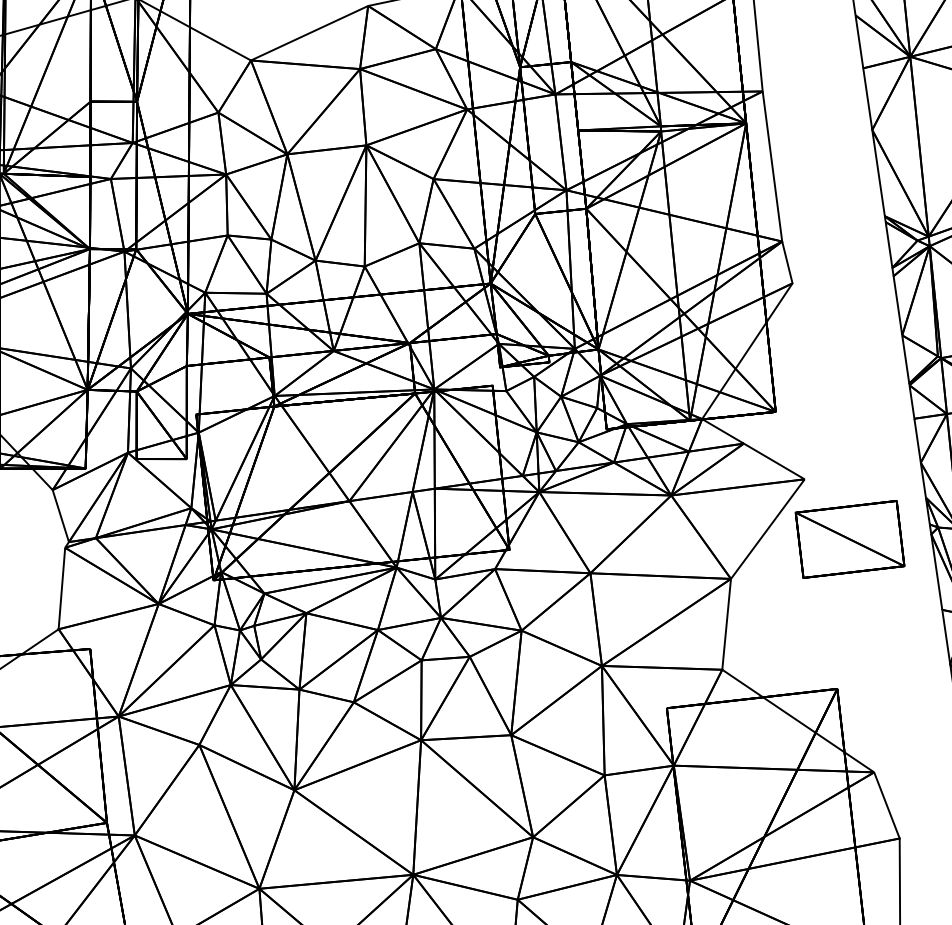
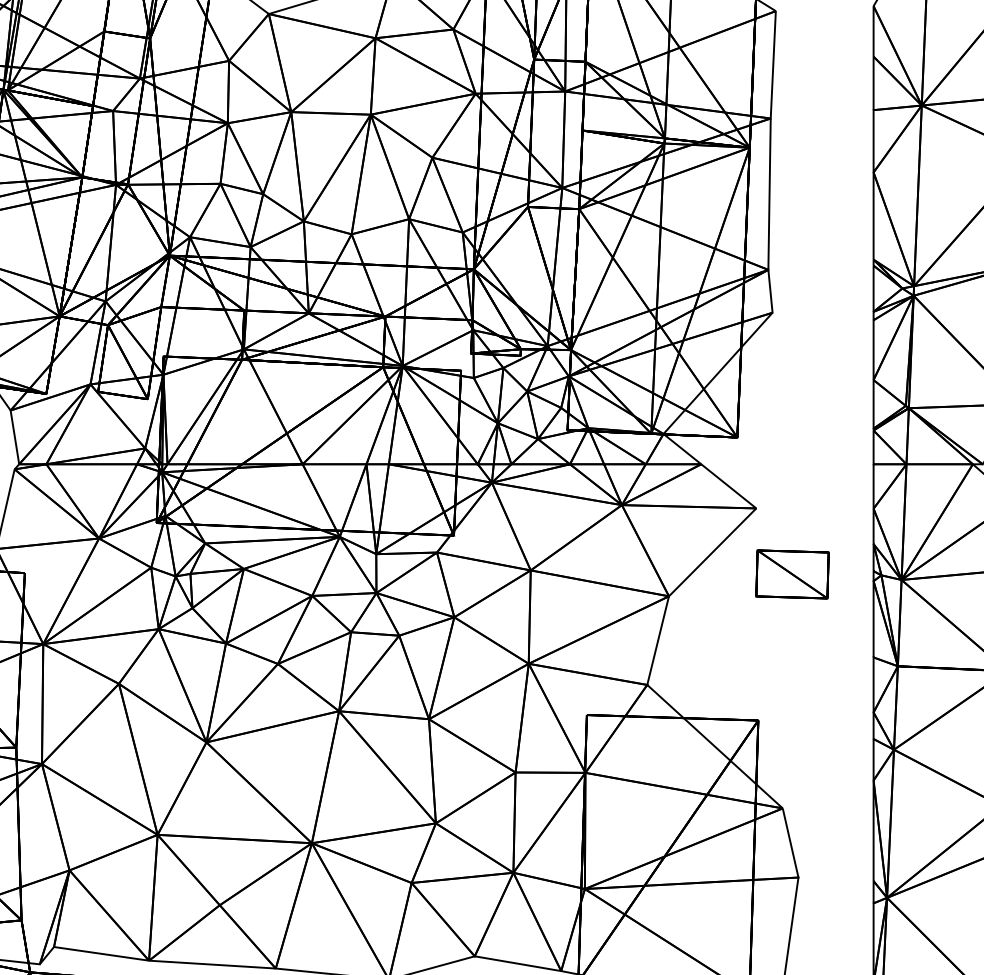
part: (850, 539) -> (792, 574), size x0.7

